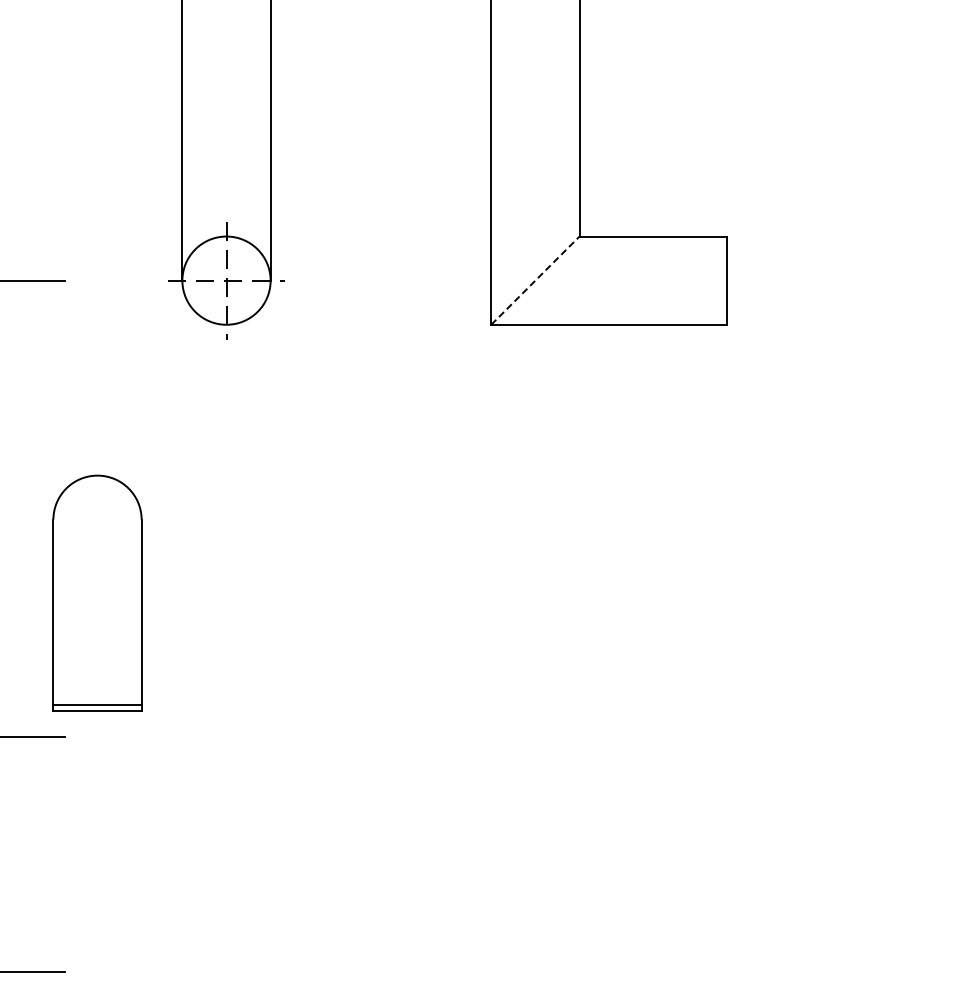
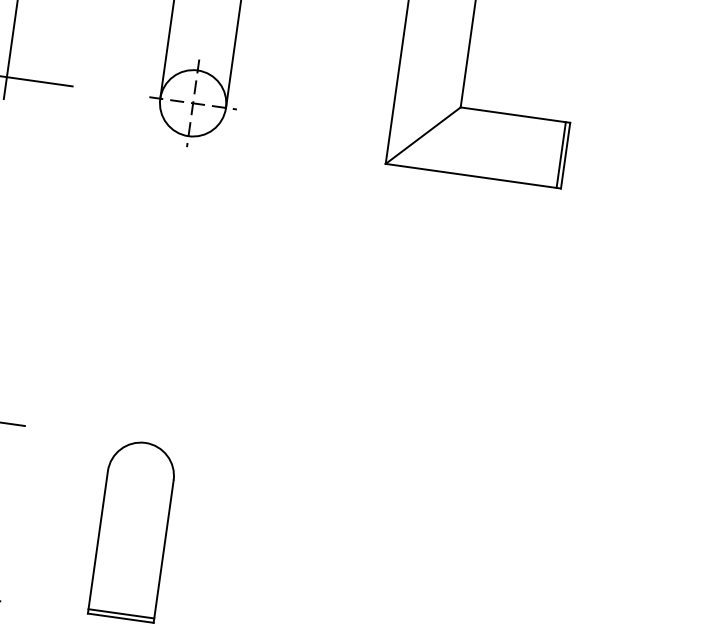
line: (535, 280) -> (423, 135), dashed -> solid
line: (720, 280) -> (561, 154), added
part: (97, 592) -> (133, 529), moved

